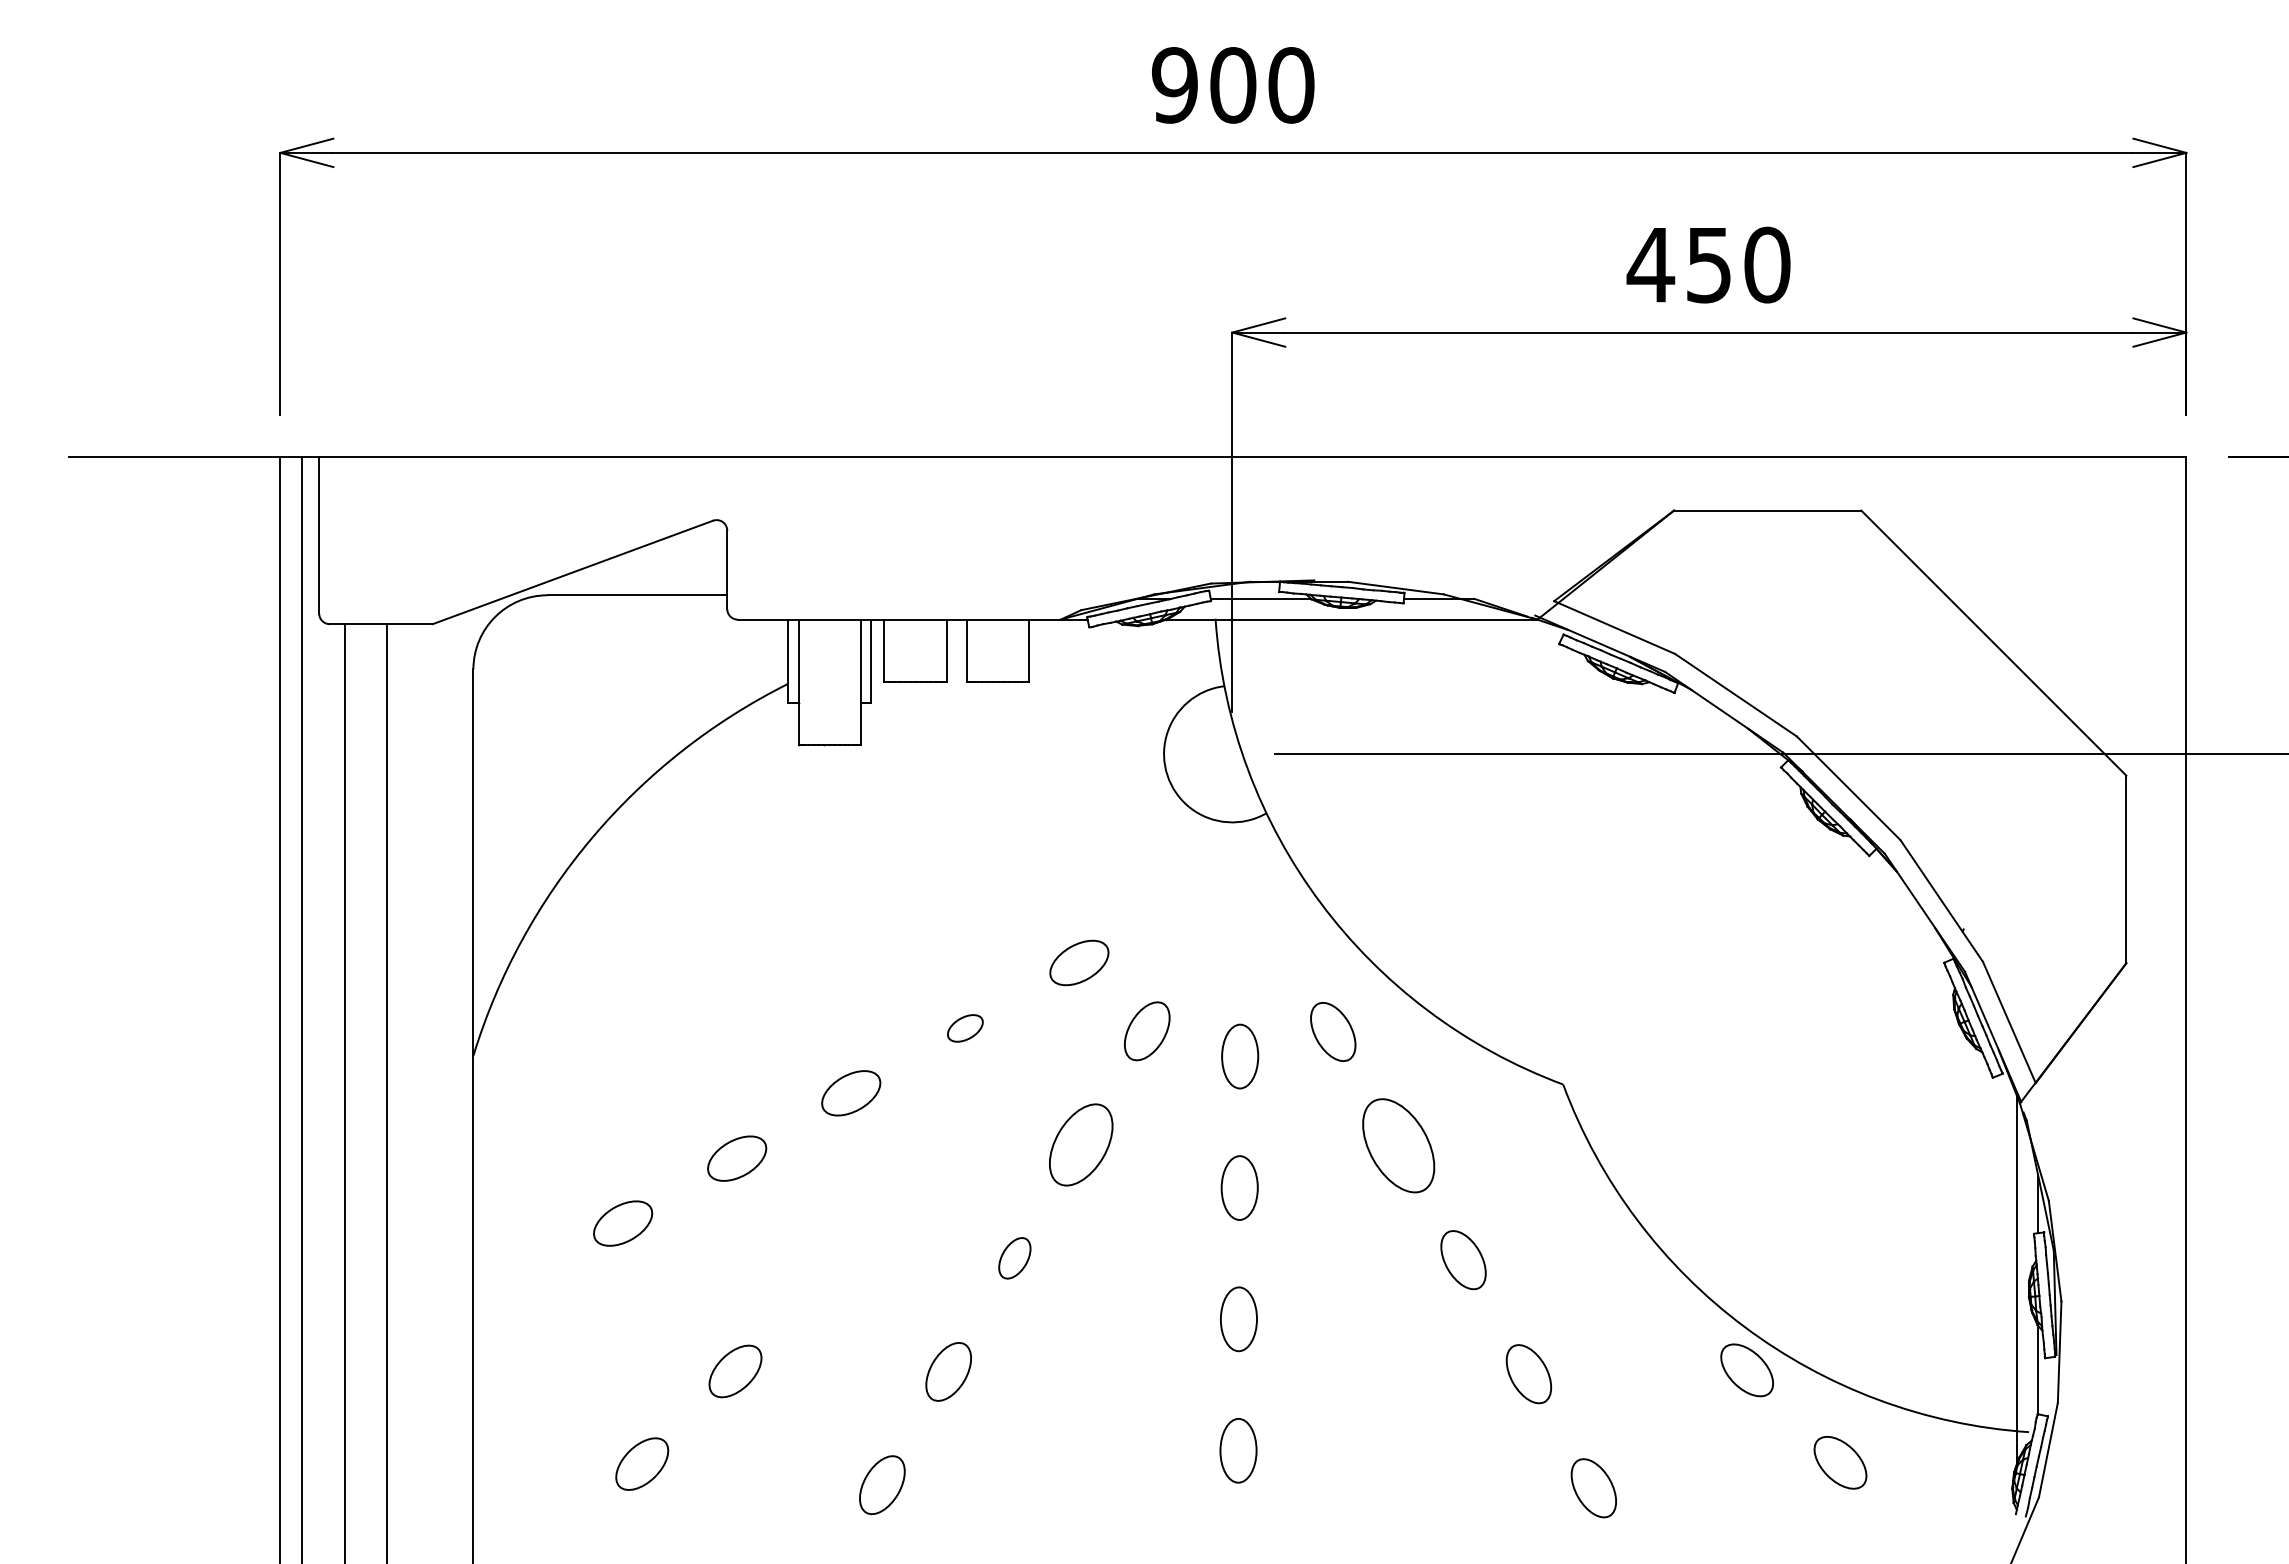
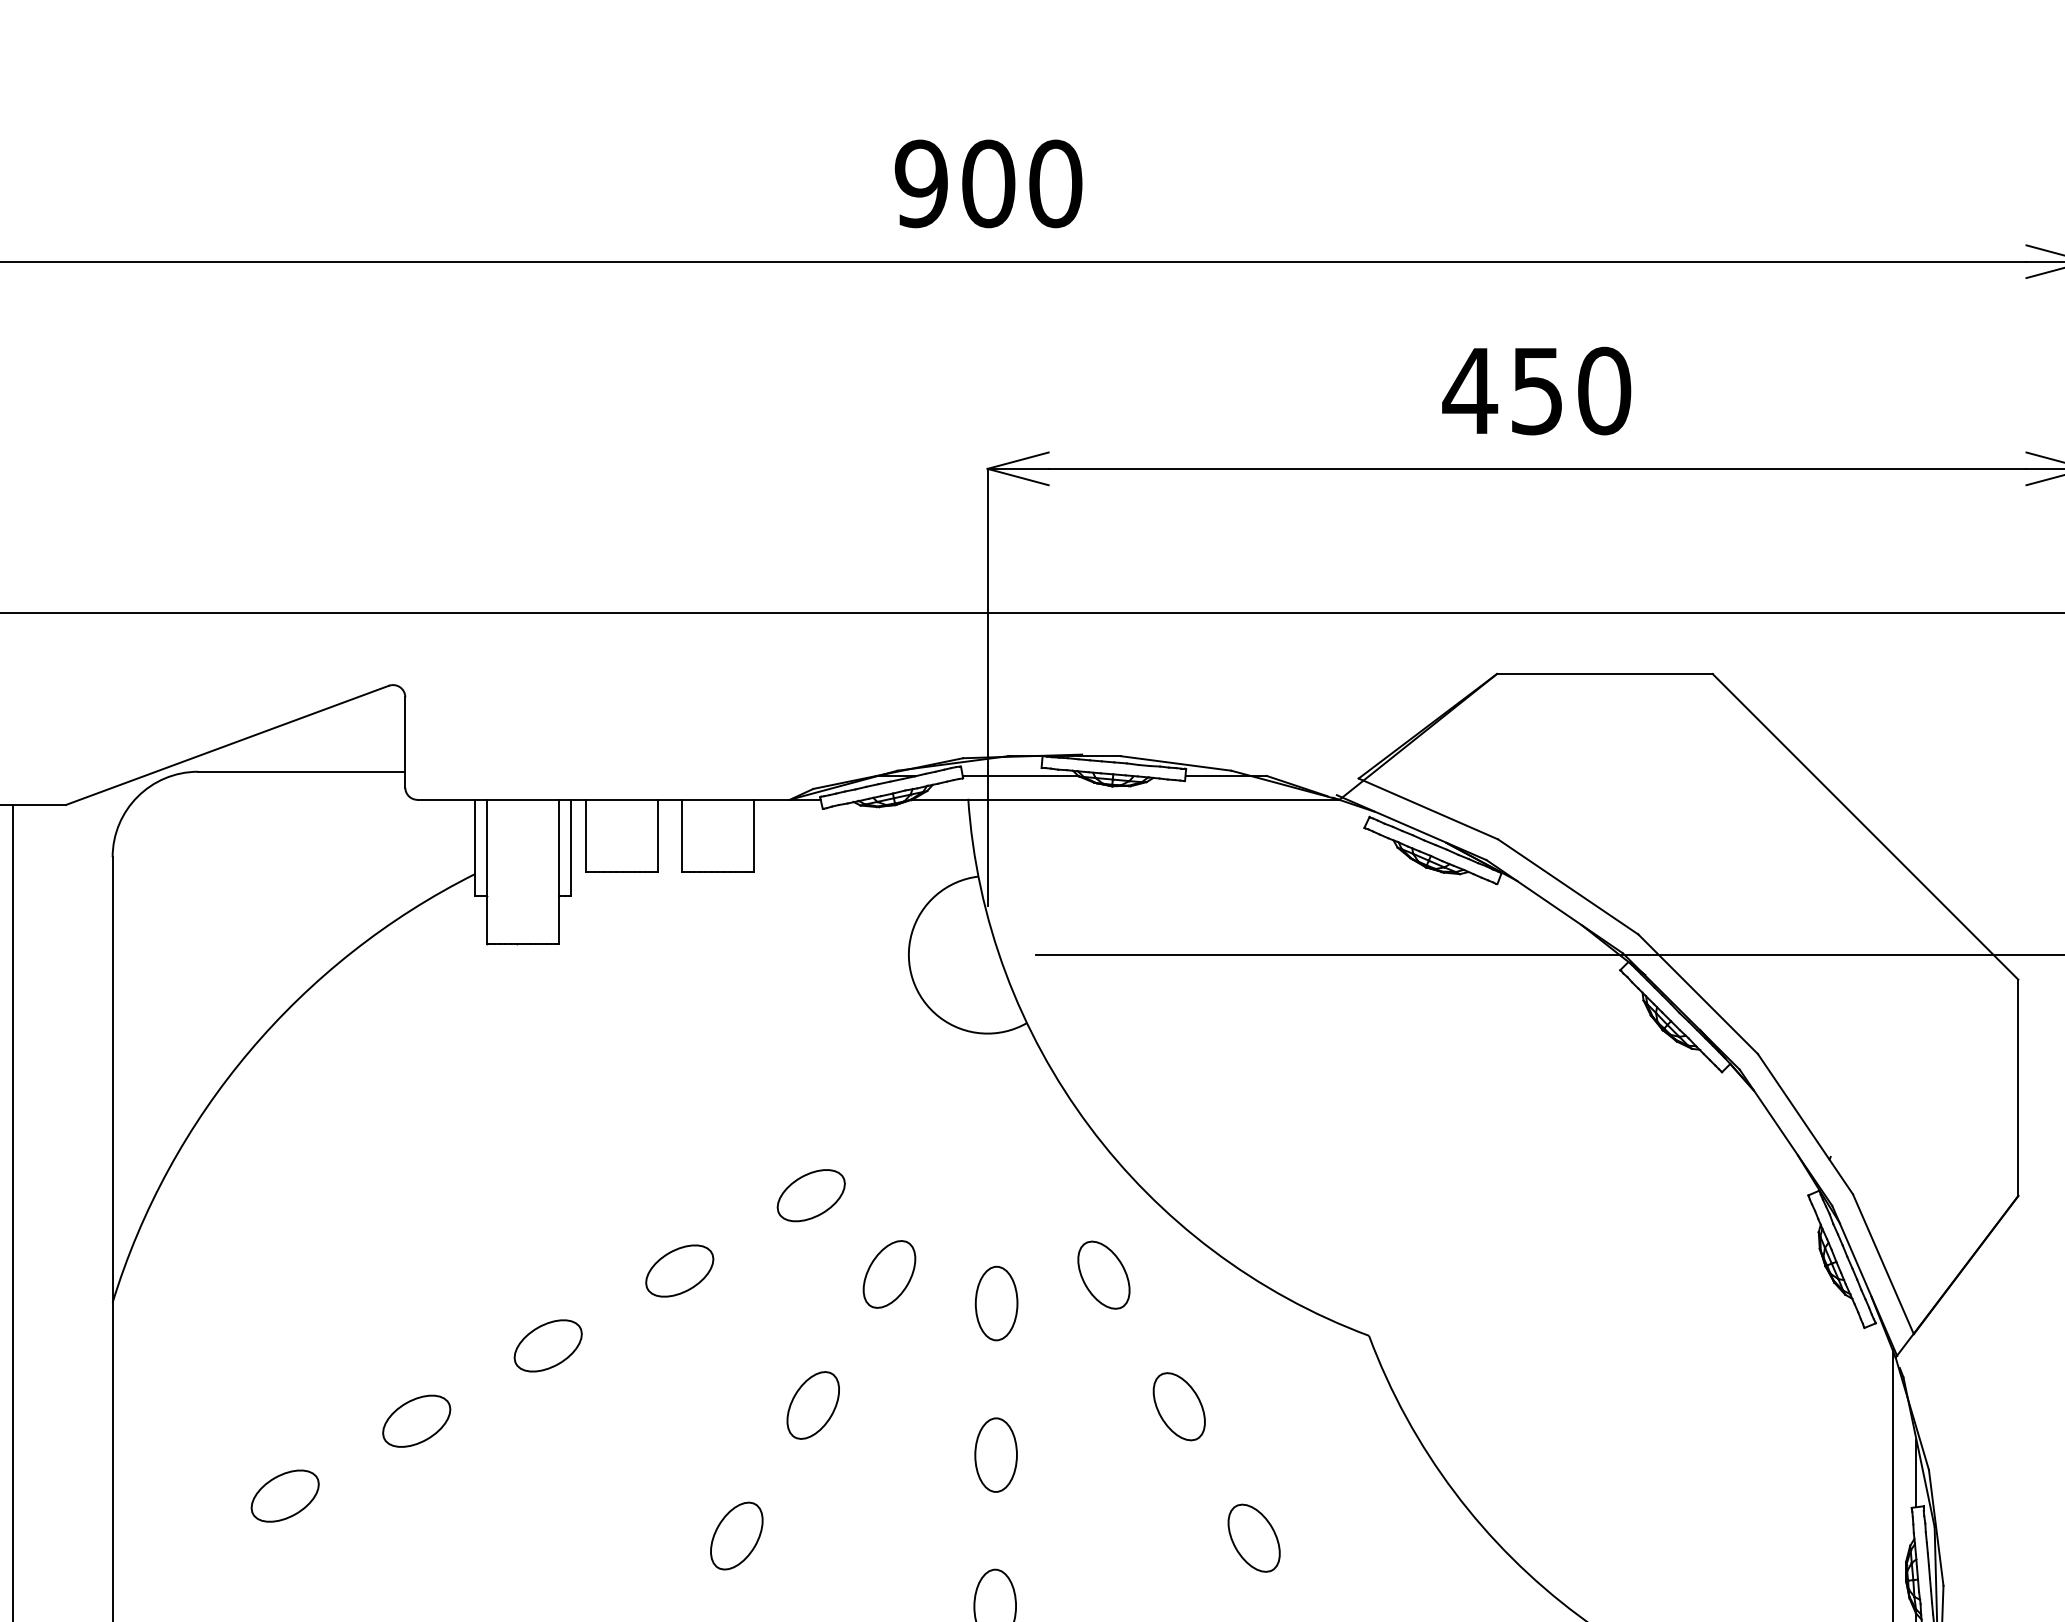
part: (965, 1028) -> (679, 1271), size x1.67
part: (1080, 1144) -> (812, 1404), size x0.71
part: (1398, 1146) -> (1179, 1407), size x0.62
part: (1014, 1258) -> (736, 1536), size x1.43

